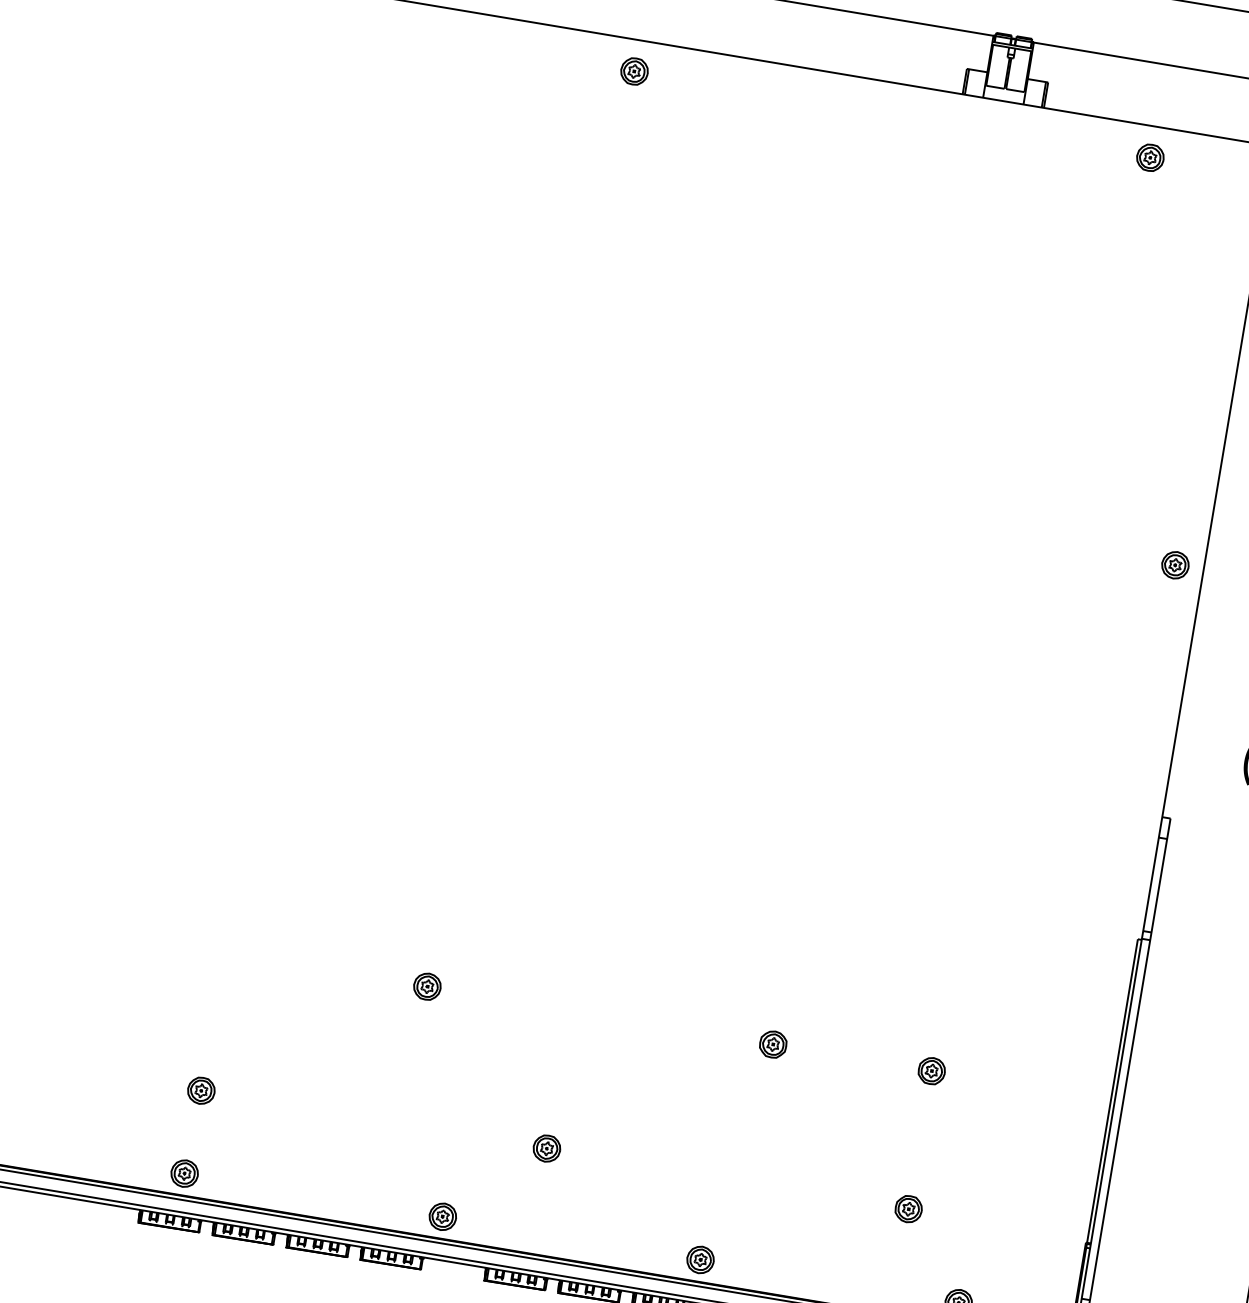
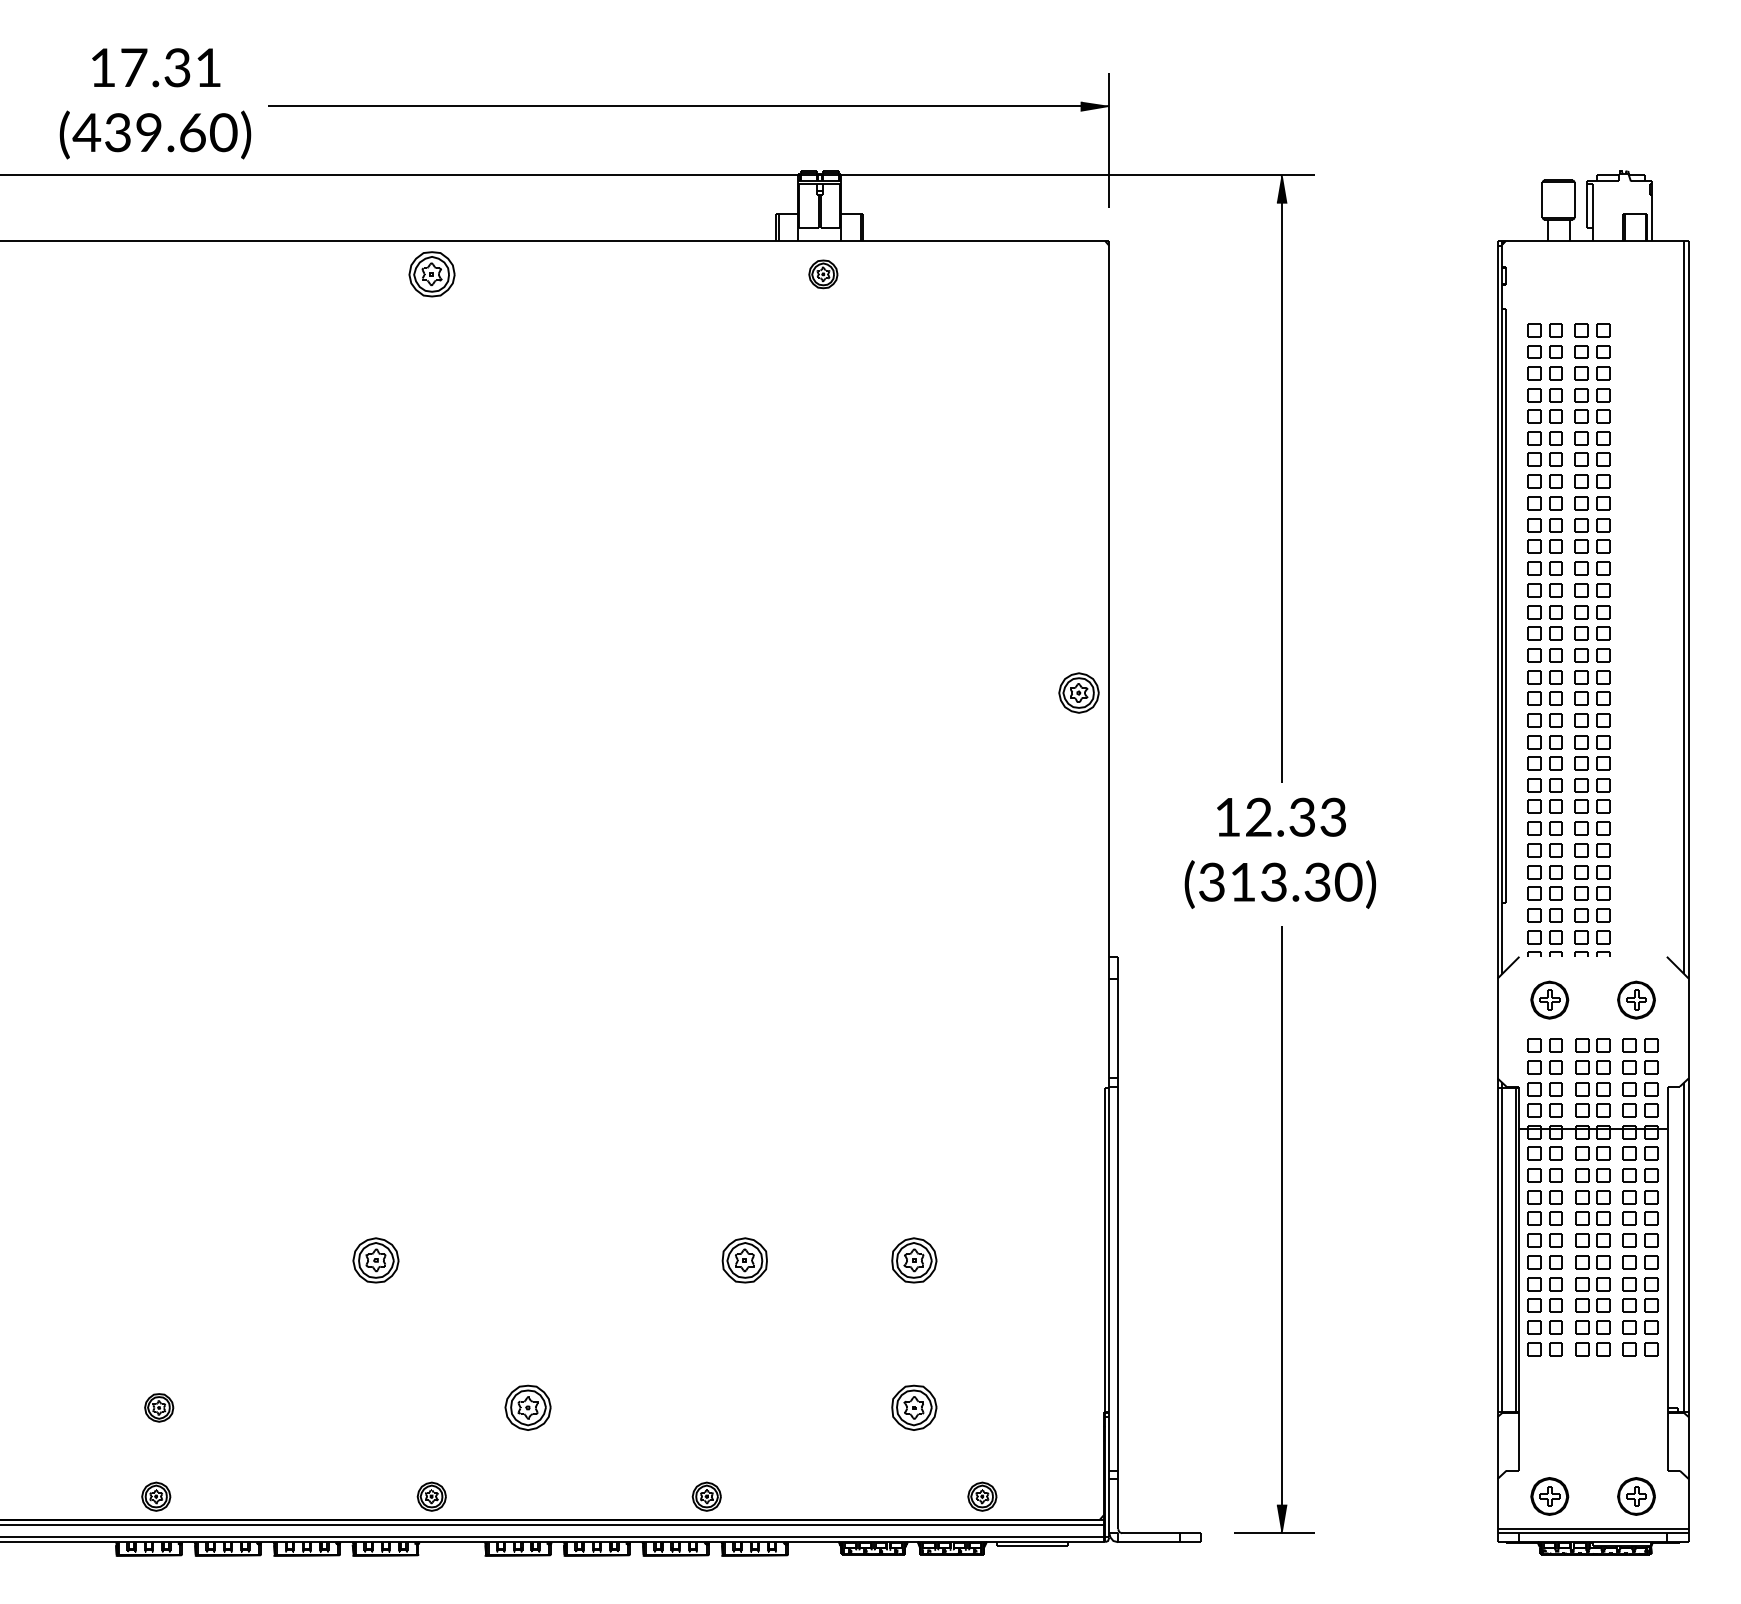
part: (634, 71) -> (431, 274), size x1.6
part: (1150, 157) -> (823, 274), moved
part: (1175, 564) -> (1079, 692), size x1.4
part: (427, 986) -> (375, 1260), size x1.6
part: (772, 1044) -> (744, 1260), size x1.6
part: (931, 1071) -> (913, 1260), size x1.6
part: (546, 1148) -> (527, 1407), size x1.6
part: (908, 1208) -> (913, 1407), size x1.6

